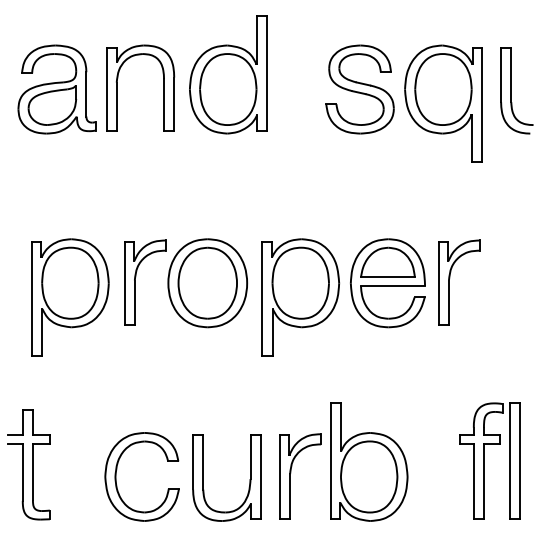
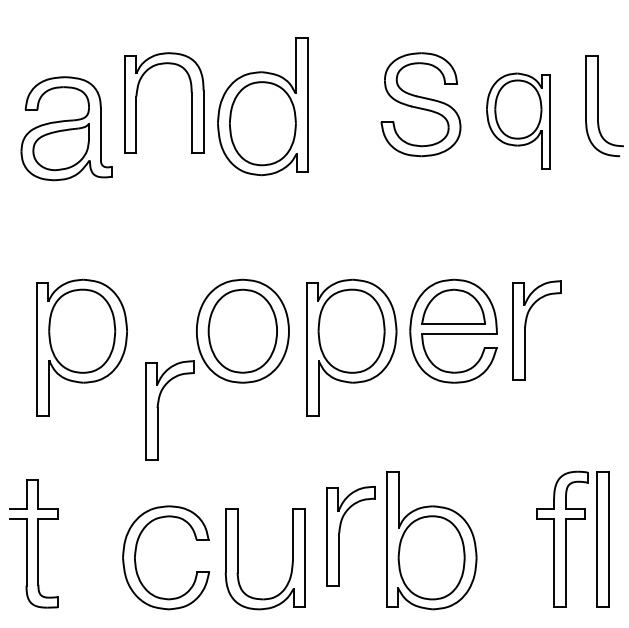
part: (227, 74) -> (262, 106), moved
part: (56, 89) -> (66, 128), moved
part: (442, 103) -> (517, 120), size x0.7
part: (135, 282) -> (158, 410), moved
part: (291, 474) -> (340, 533), moved

